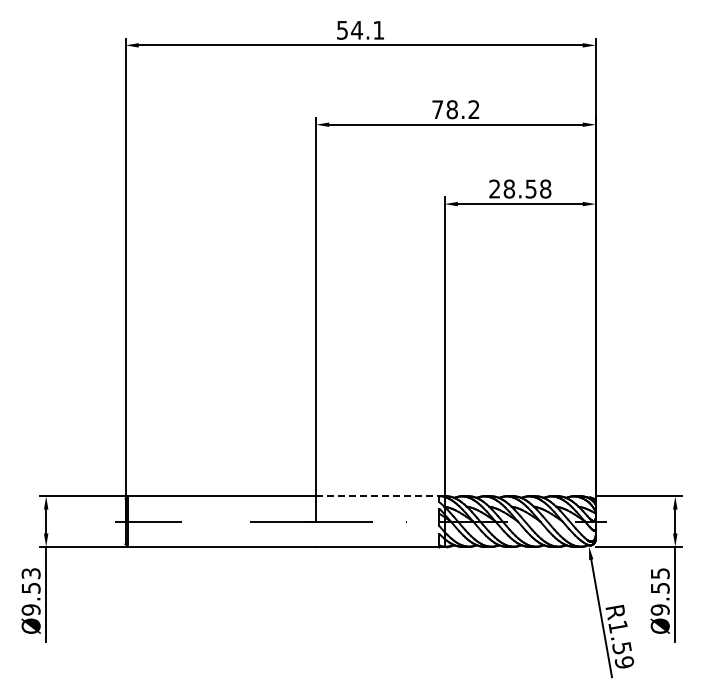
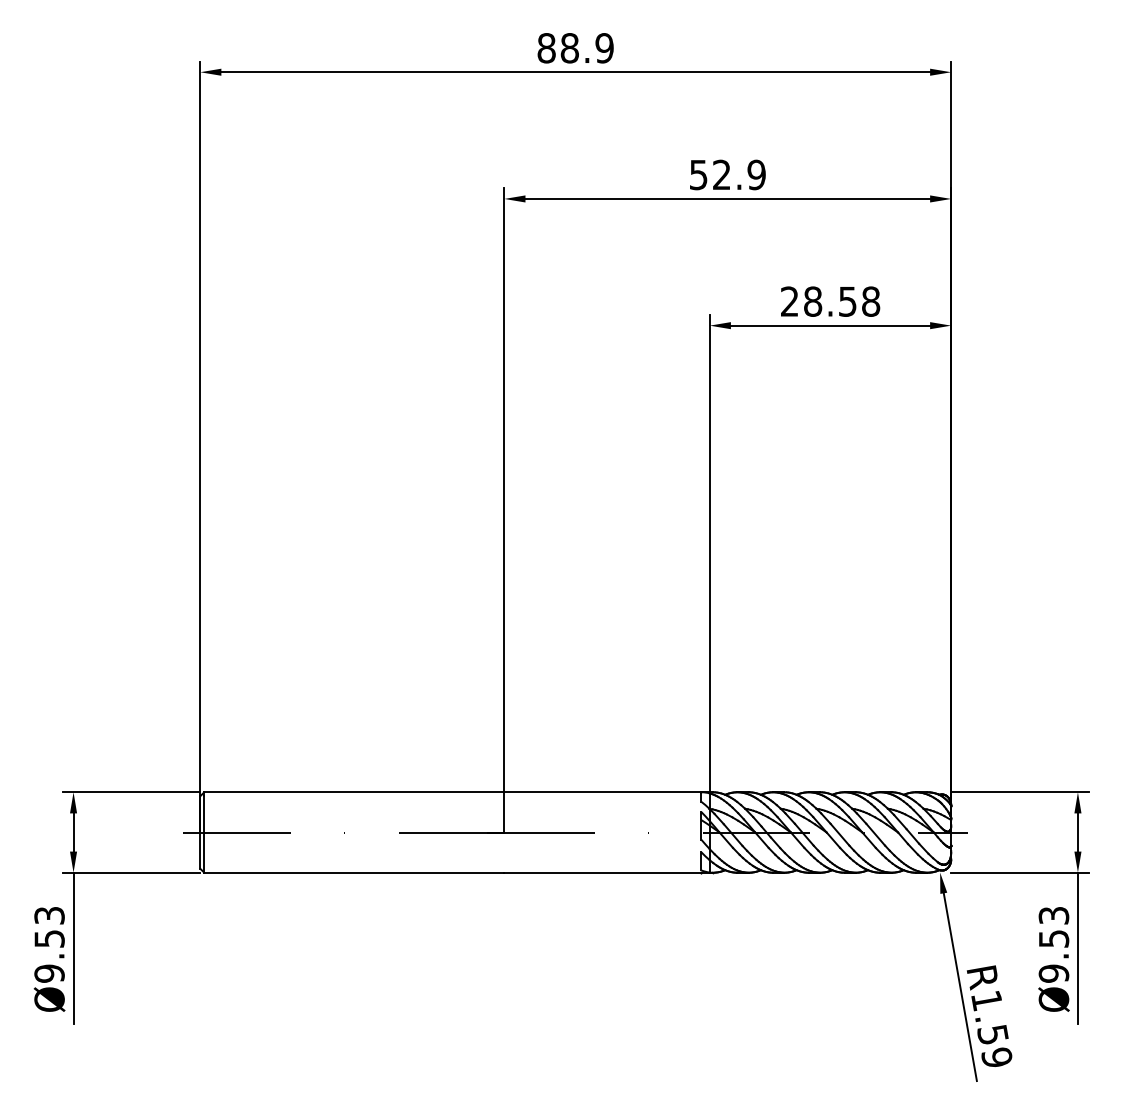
text: (360, 29) -> (575, 46), 54.1 -> 88.9
text: (455, 109) -> (727, 174), 78.2 -> 52.9
line: (377, 496) -> (602, 792), dashed -> solid
text: (659, 573) -> (1052, 915), Ø9.55 -> Ø9.53

